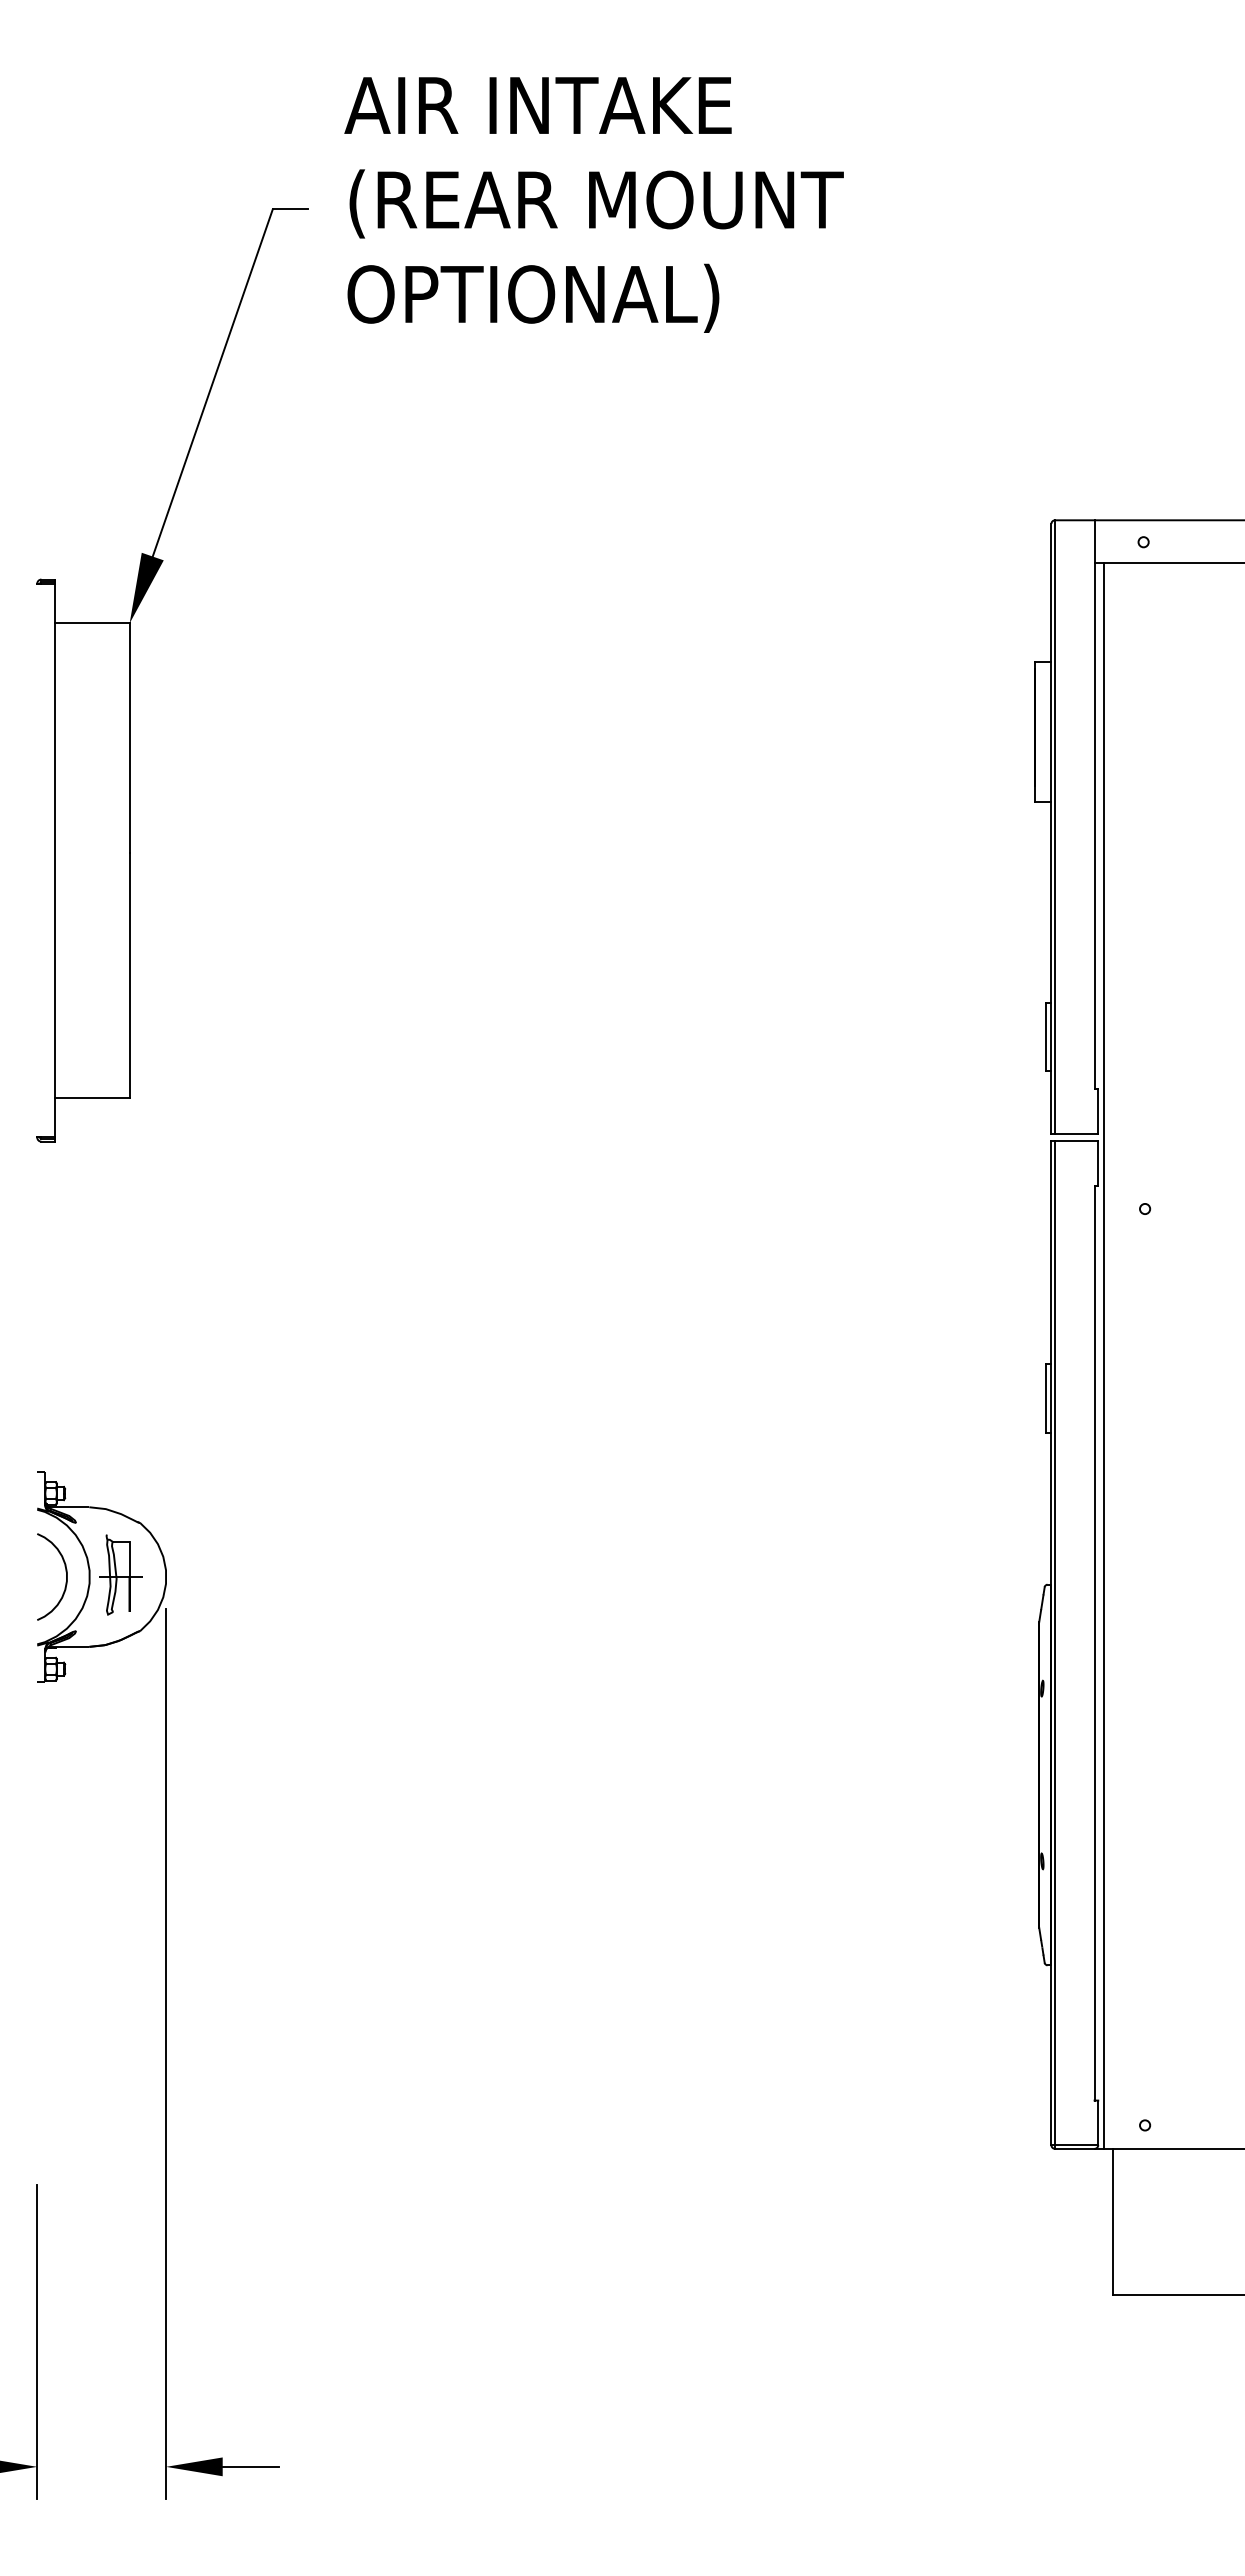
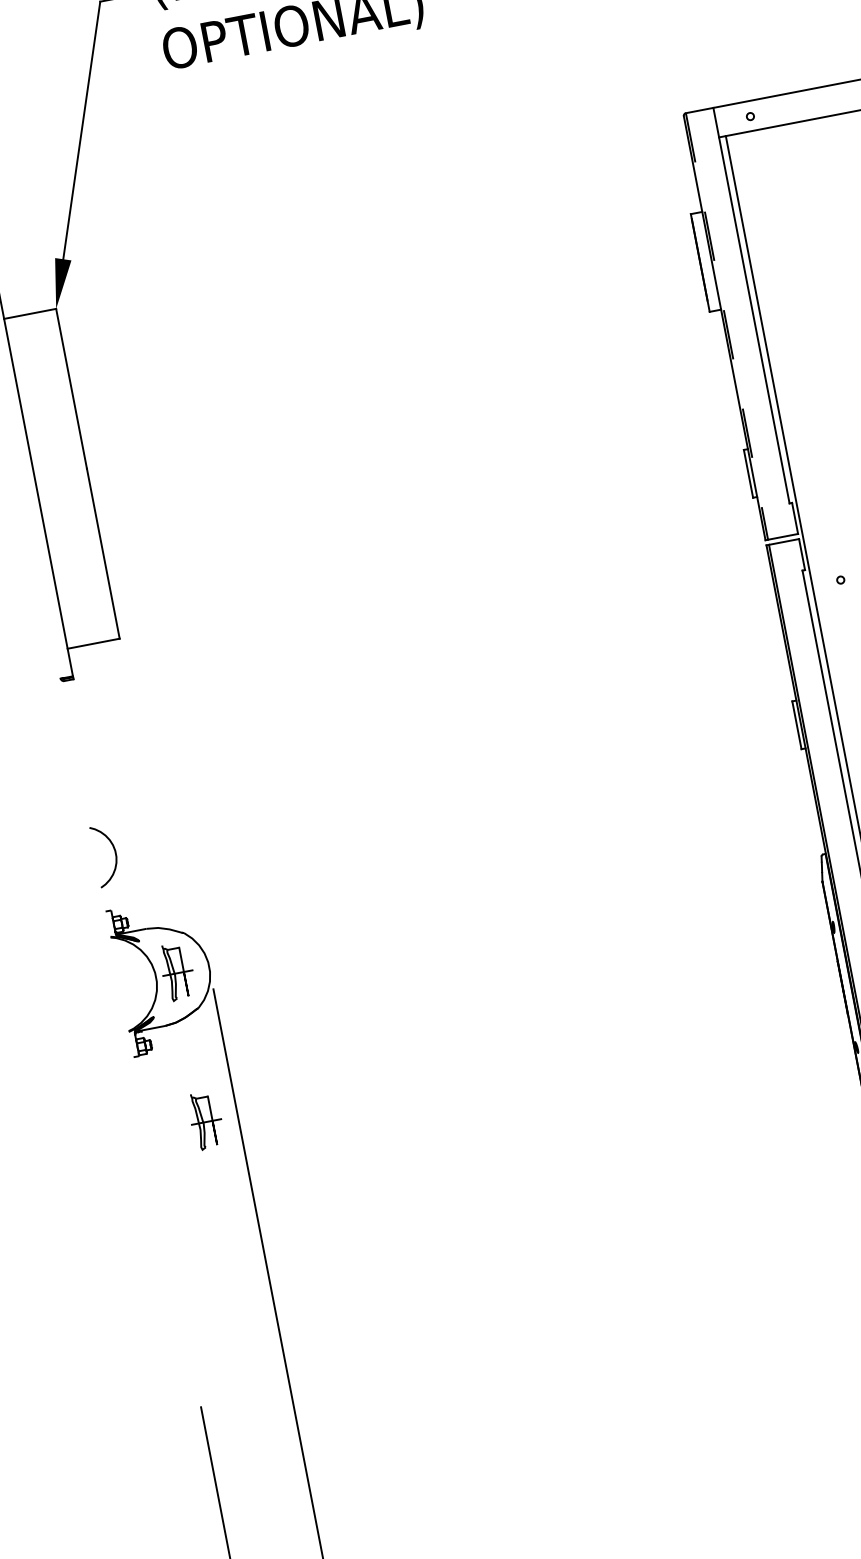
line: (1055, 827) -> (727, 326), solid -> dashed
curve: (65, 1571) -> (114, 850), moved
part: (120, 1788) -> (205, 1120), added

